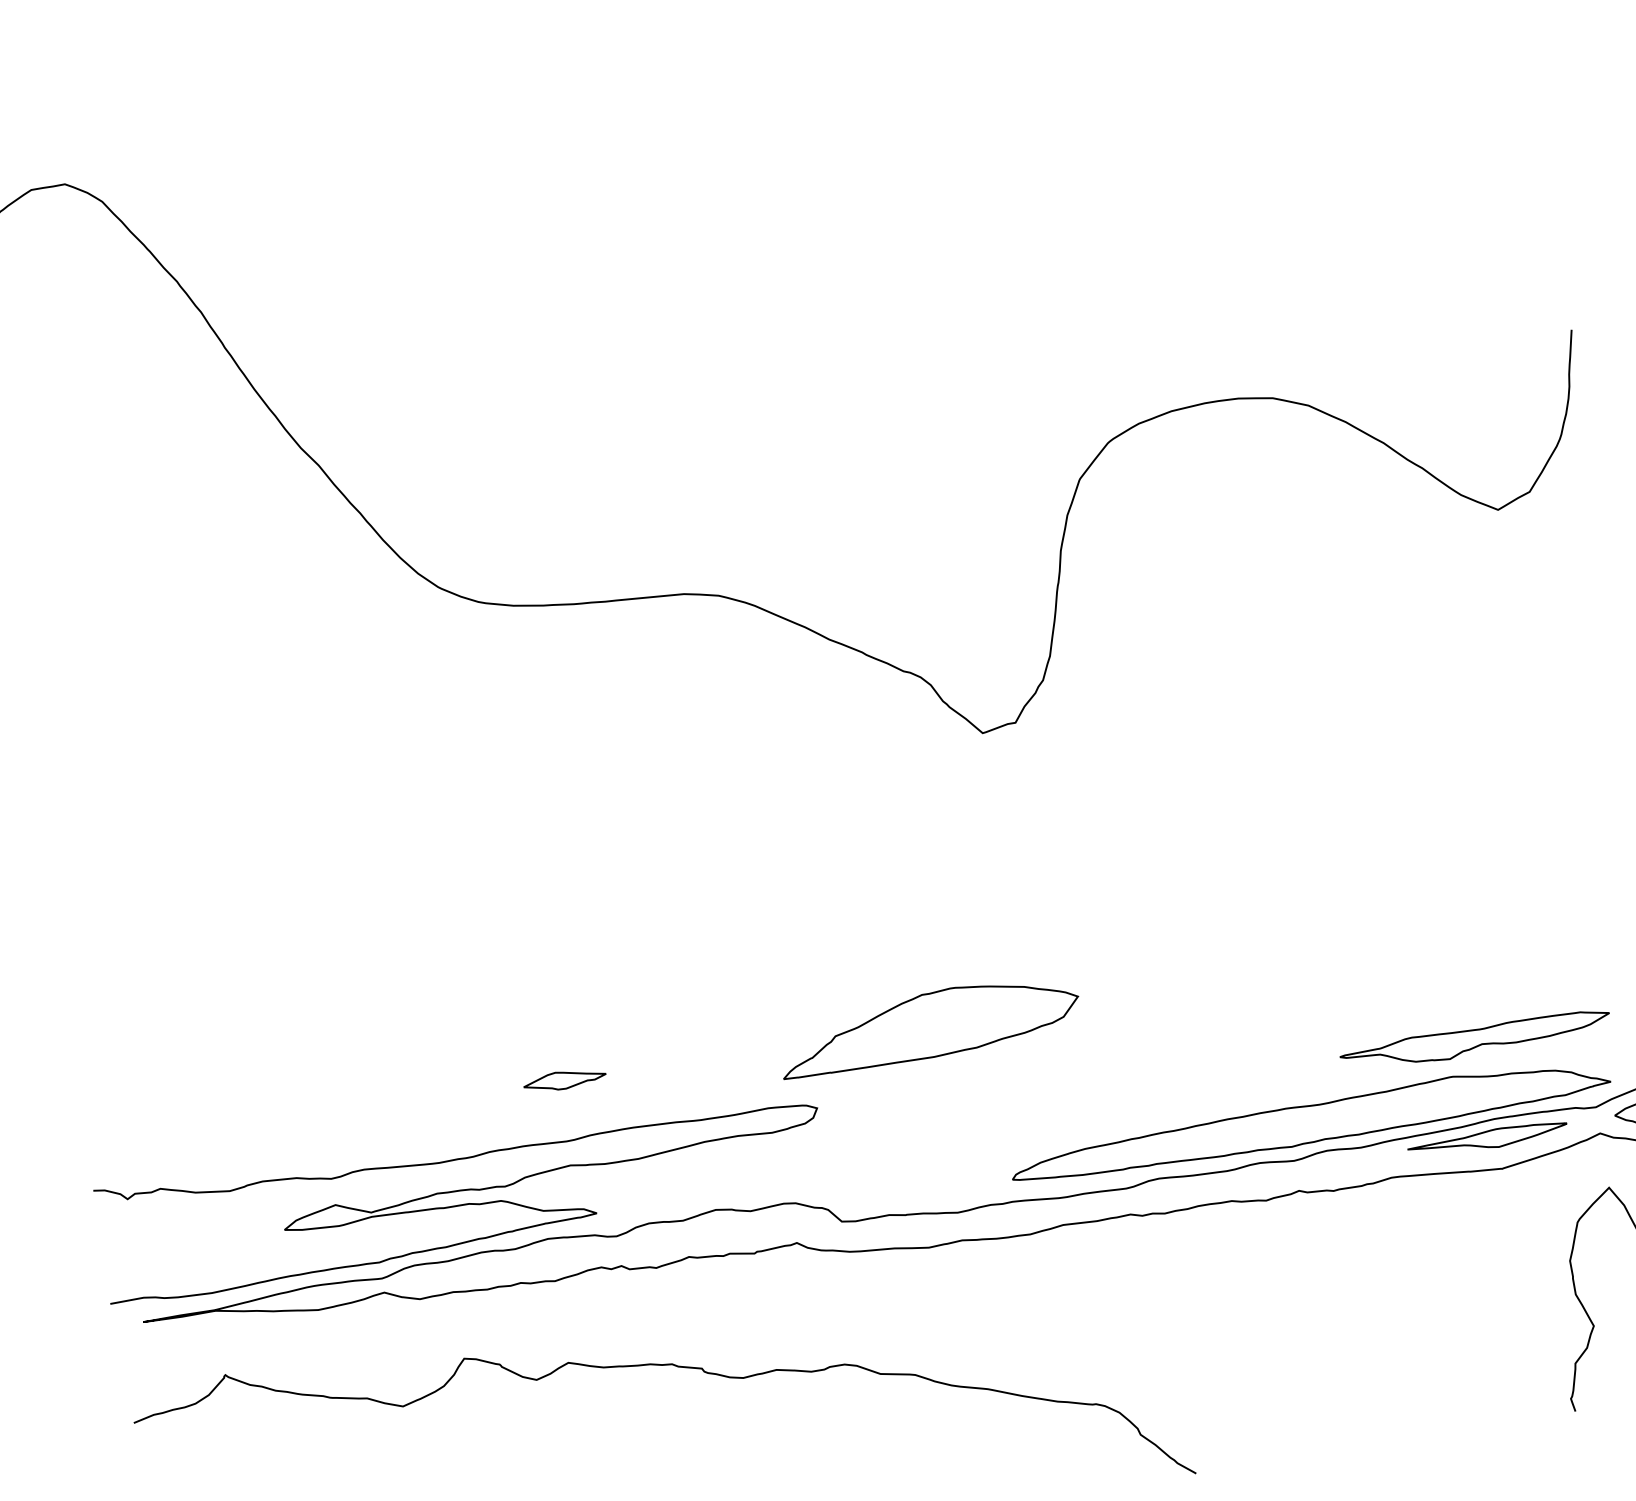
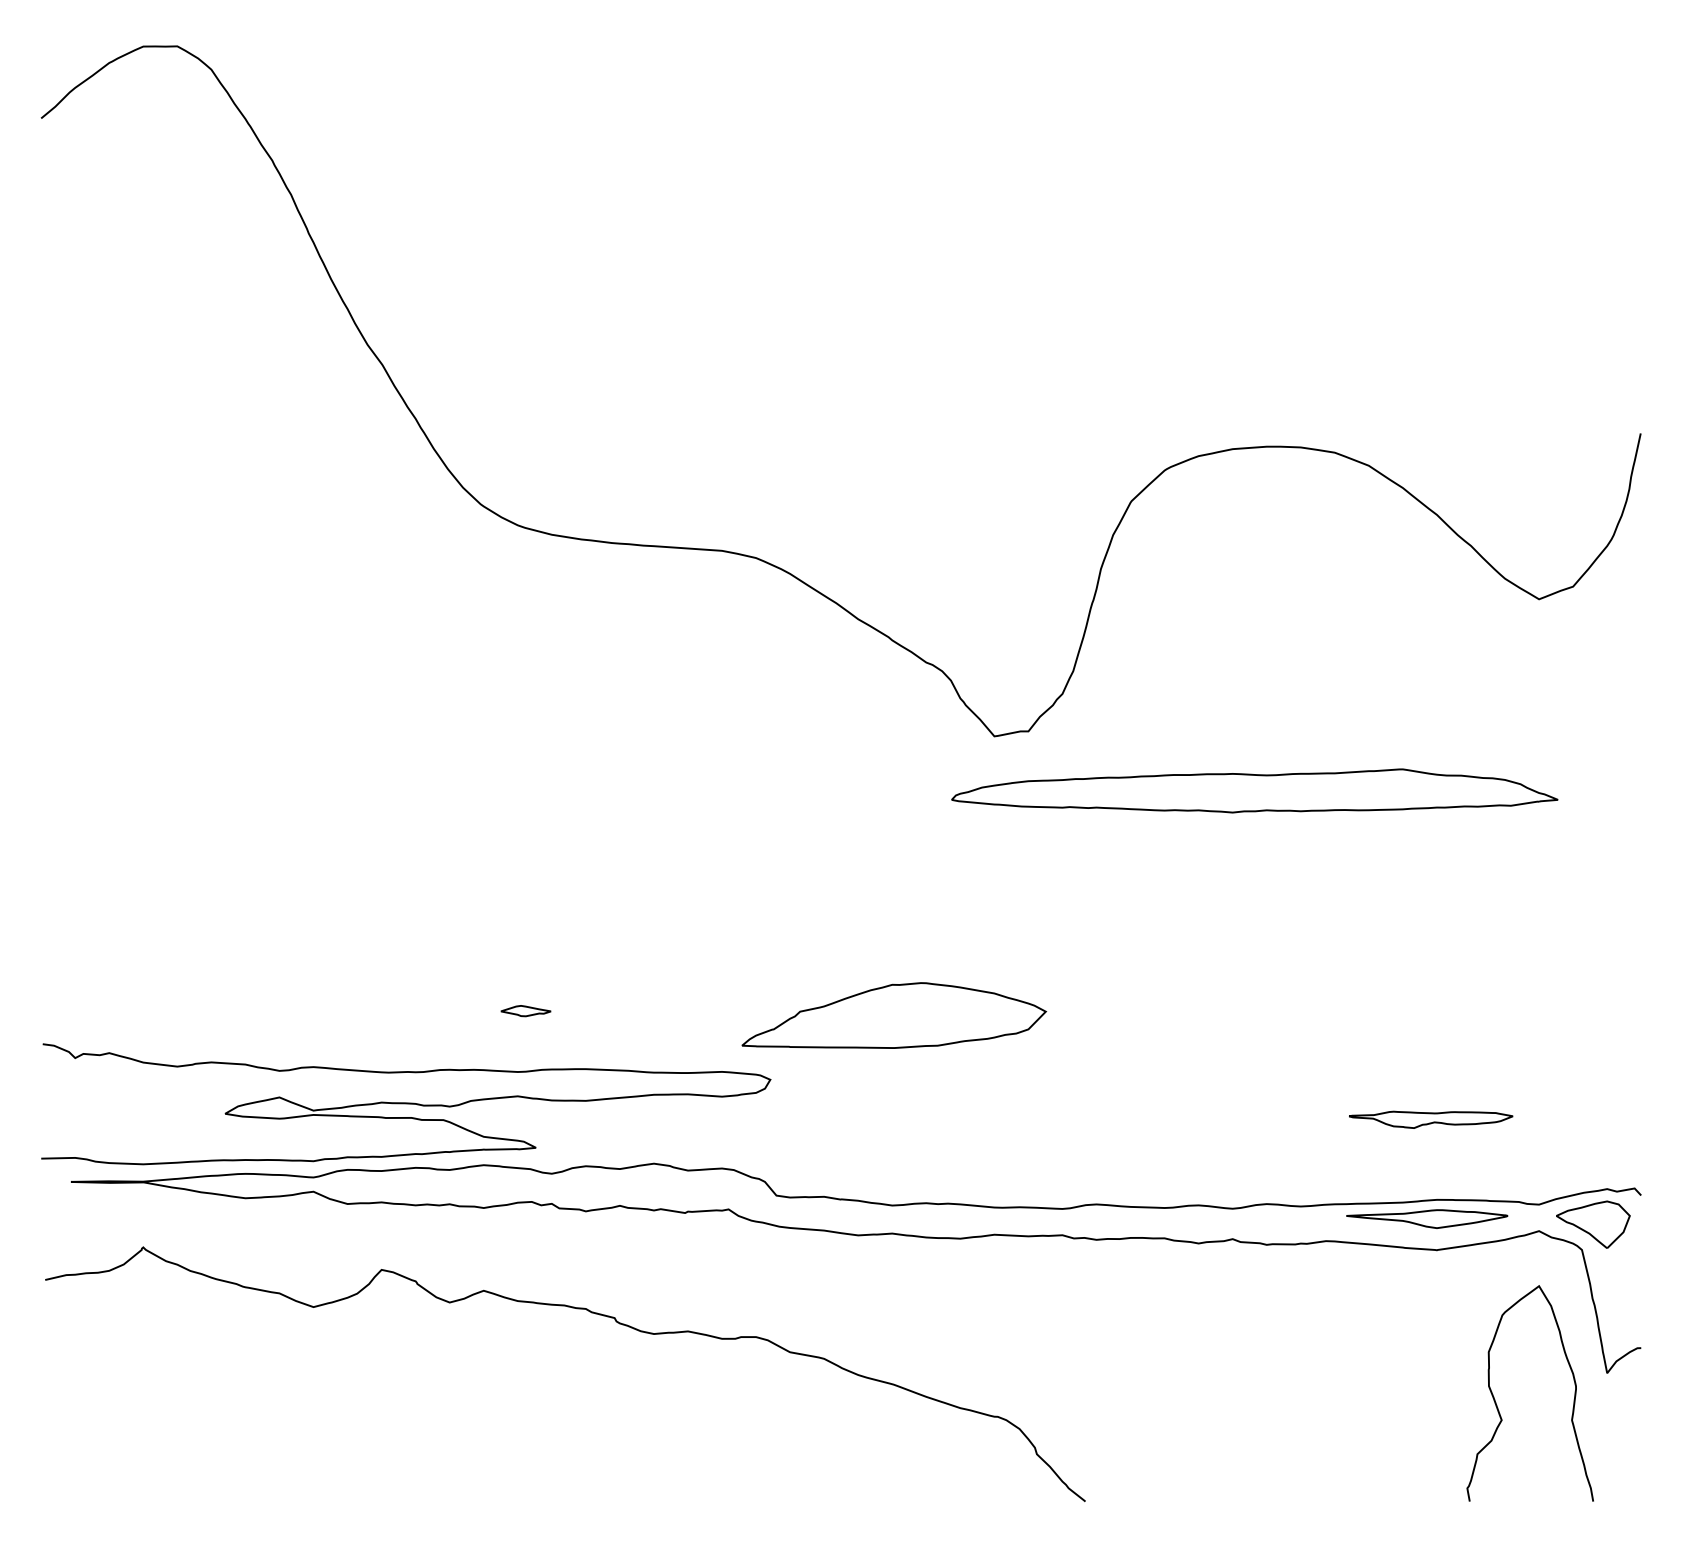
part: (1475, 1040) -> (1430, 1119), size x0.6
part: (564, 1079) -> (525, 1010), size x0.6
part: (1309, 1121) -> (1254, 790), moved

